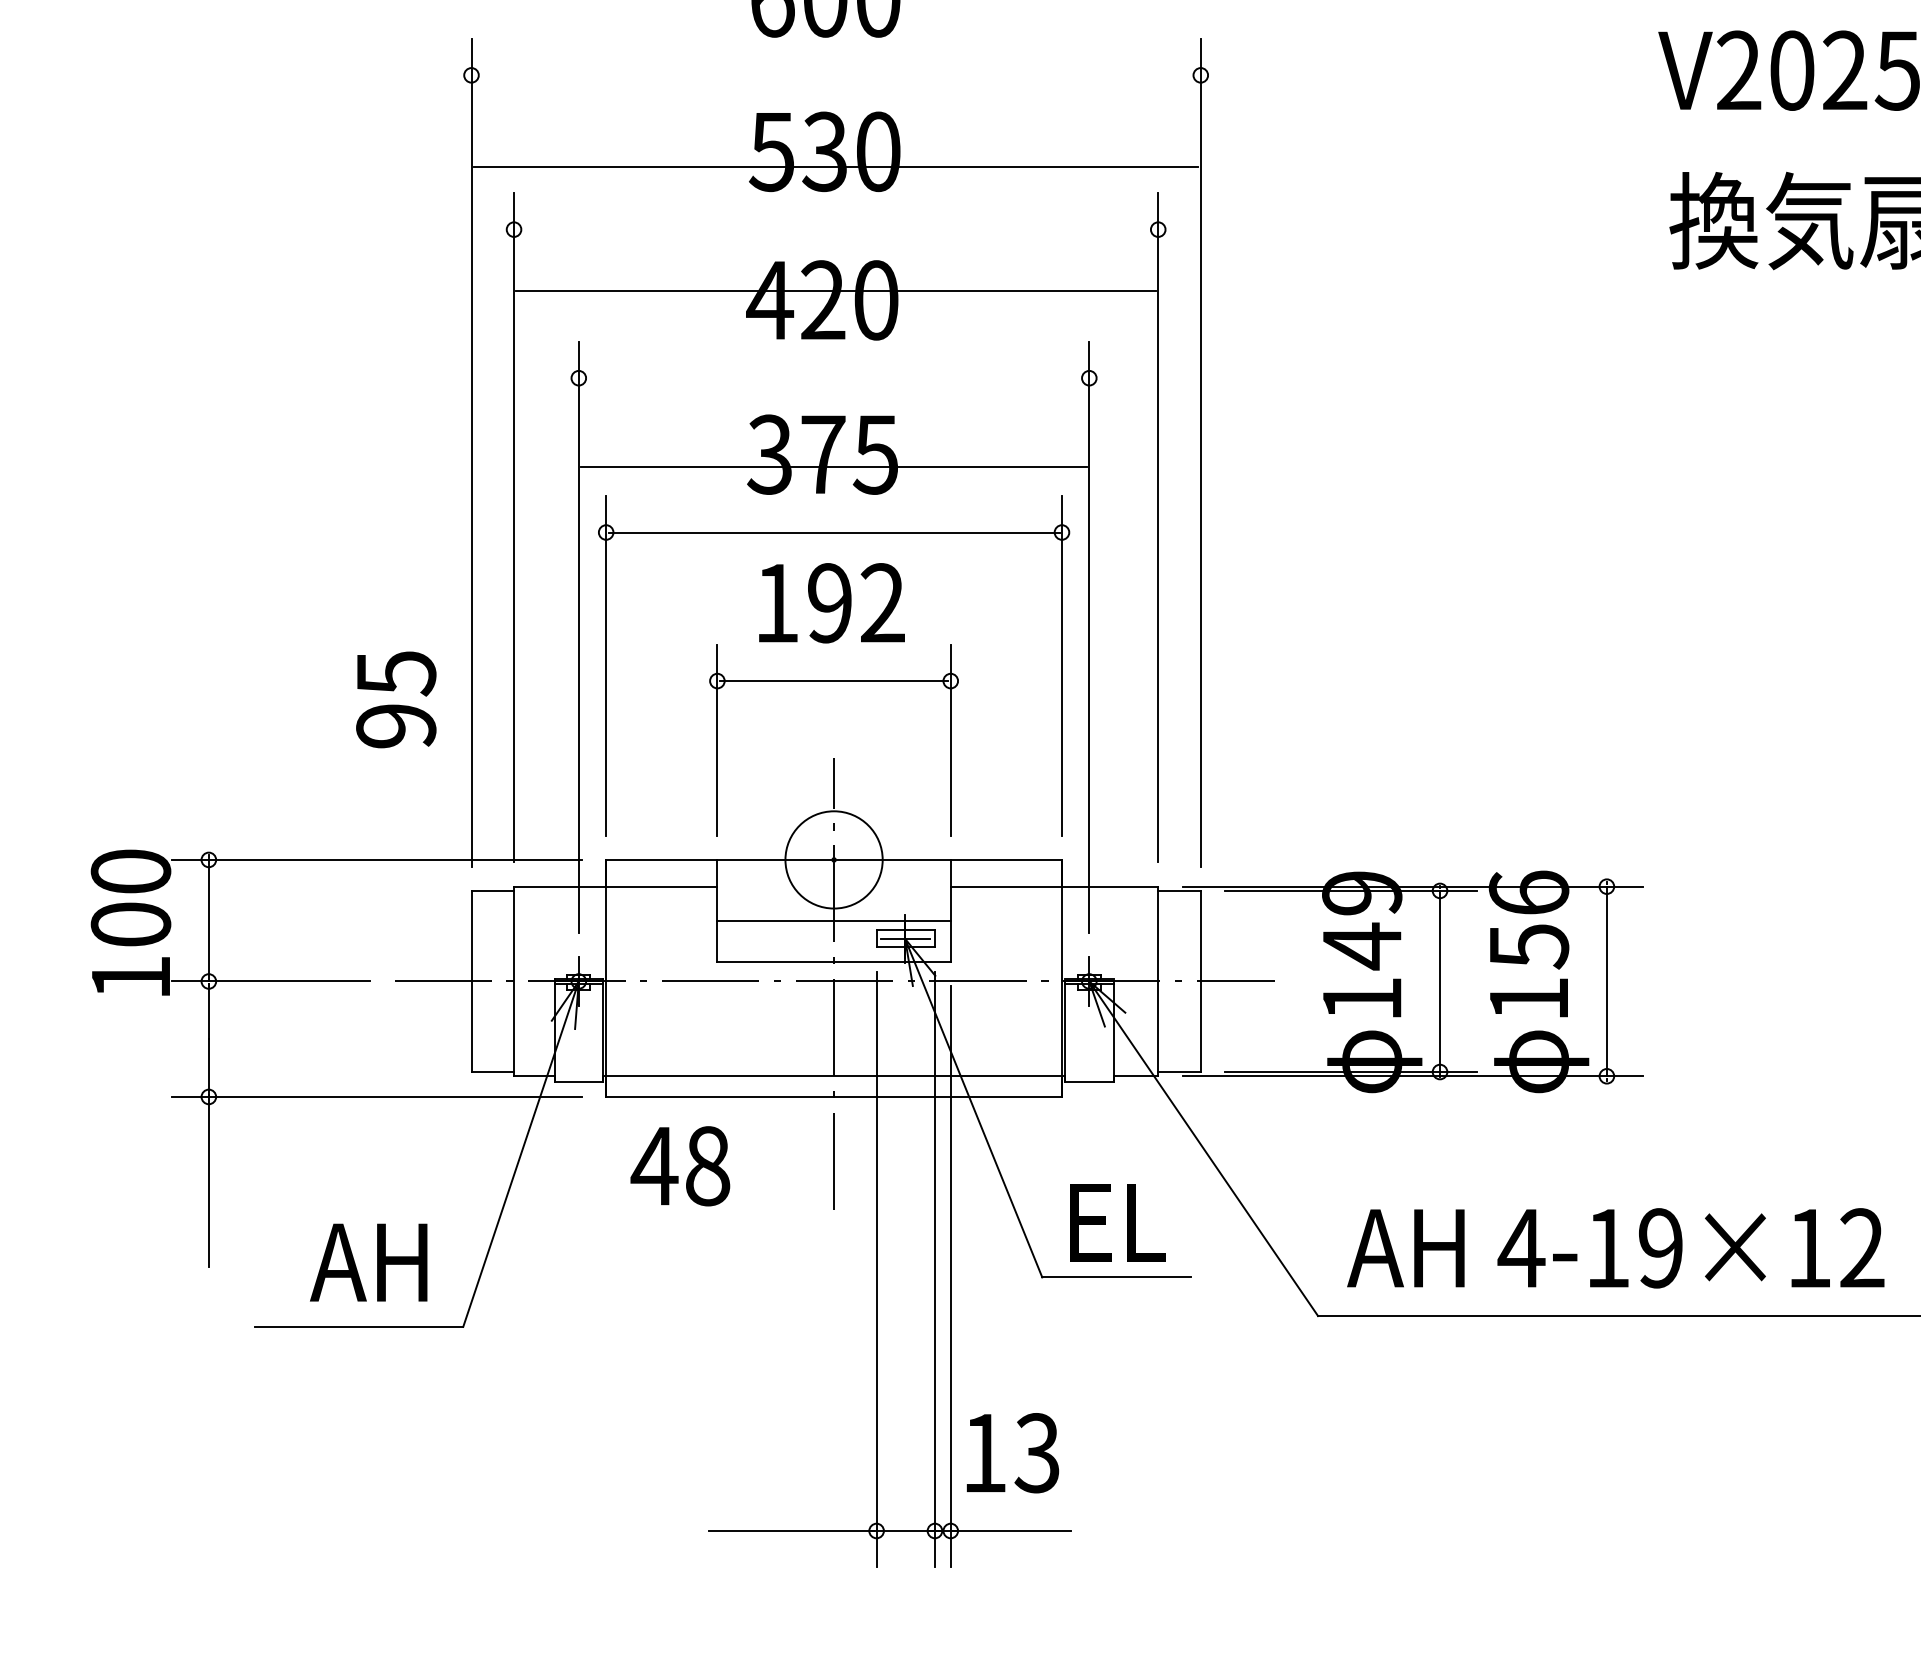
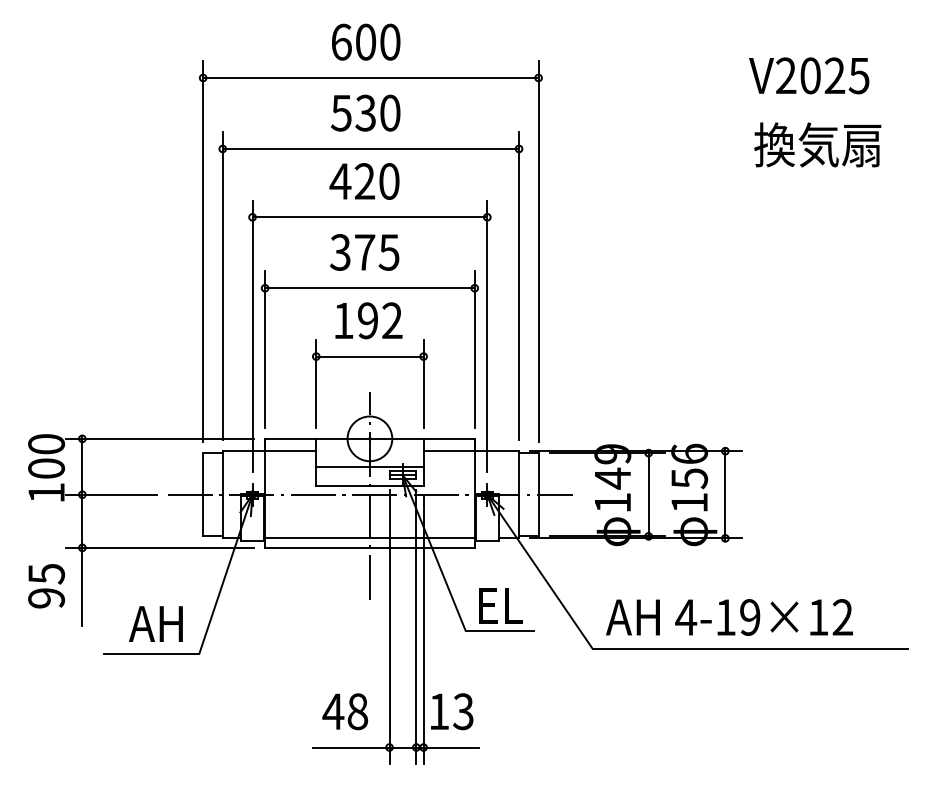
line: (835, 167) -> (370, 78), moved
line: (835, 289) -> (370, 148), moved
line: (833, 467) -> (369, 217), moved
text: (396, 700) -> (46, 586), moved
text: (680, 1165) -> (345, 711), moved

